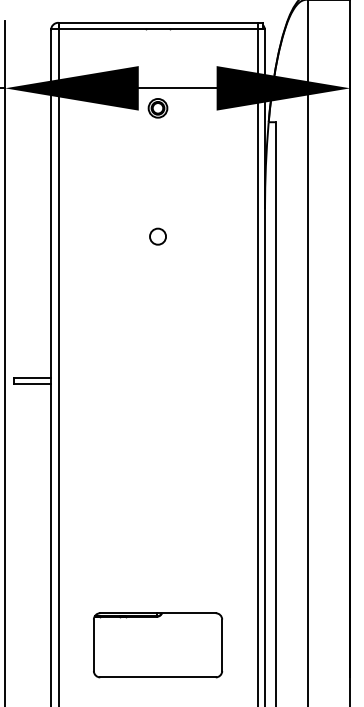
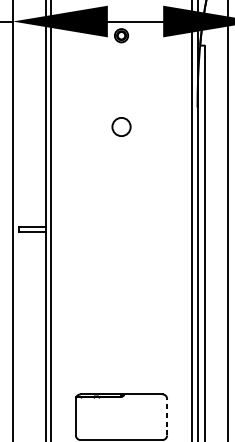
circle: (157, 236) -> (121, 126), size x1.6
line: (222, 645) -> (167, 417), solid -> dashed

